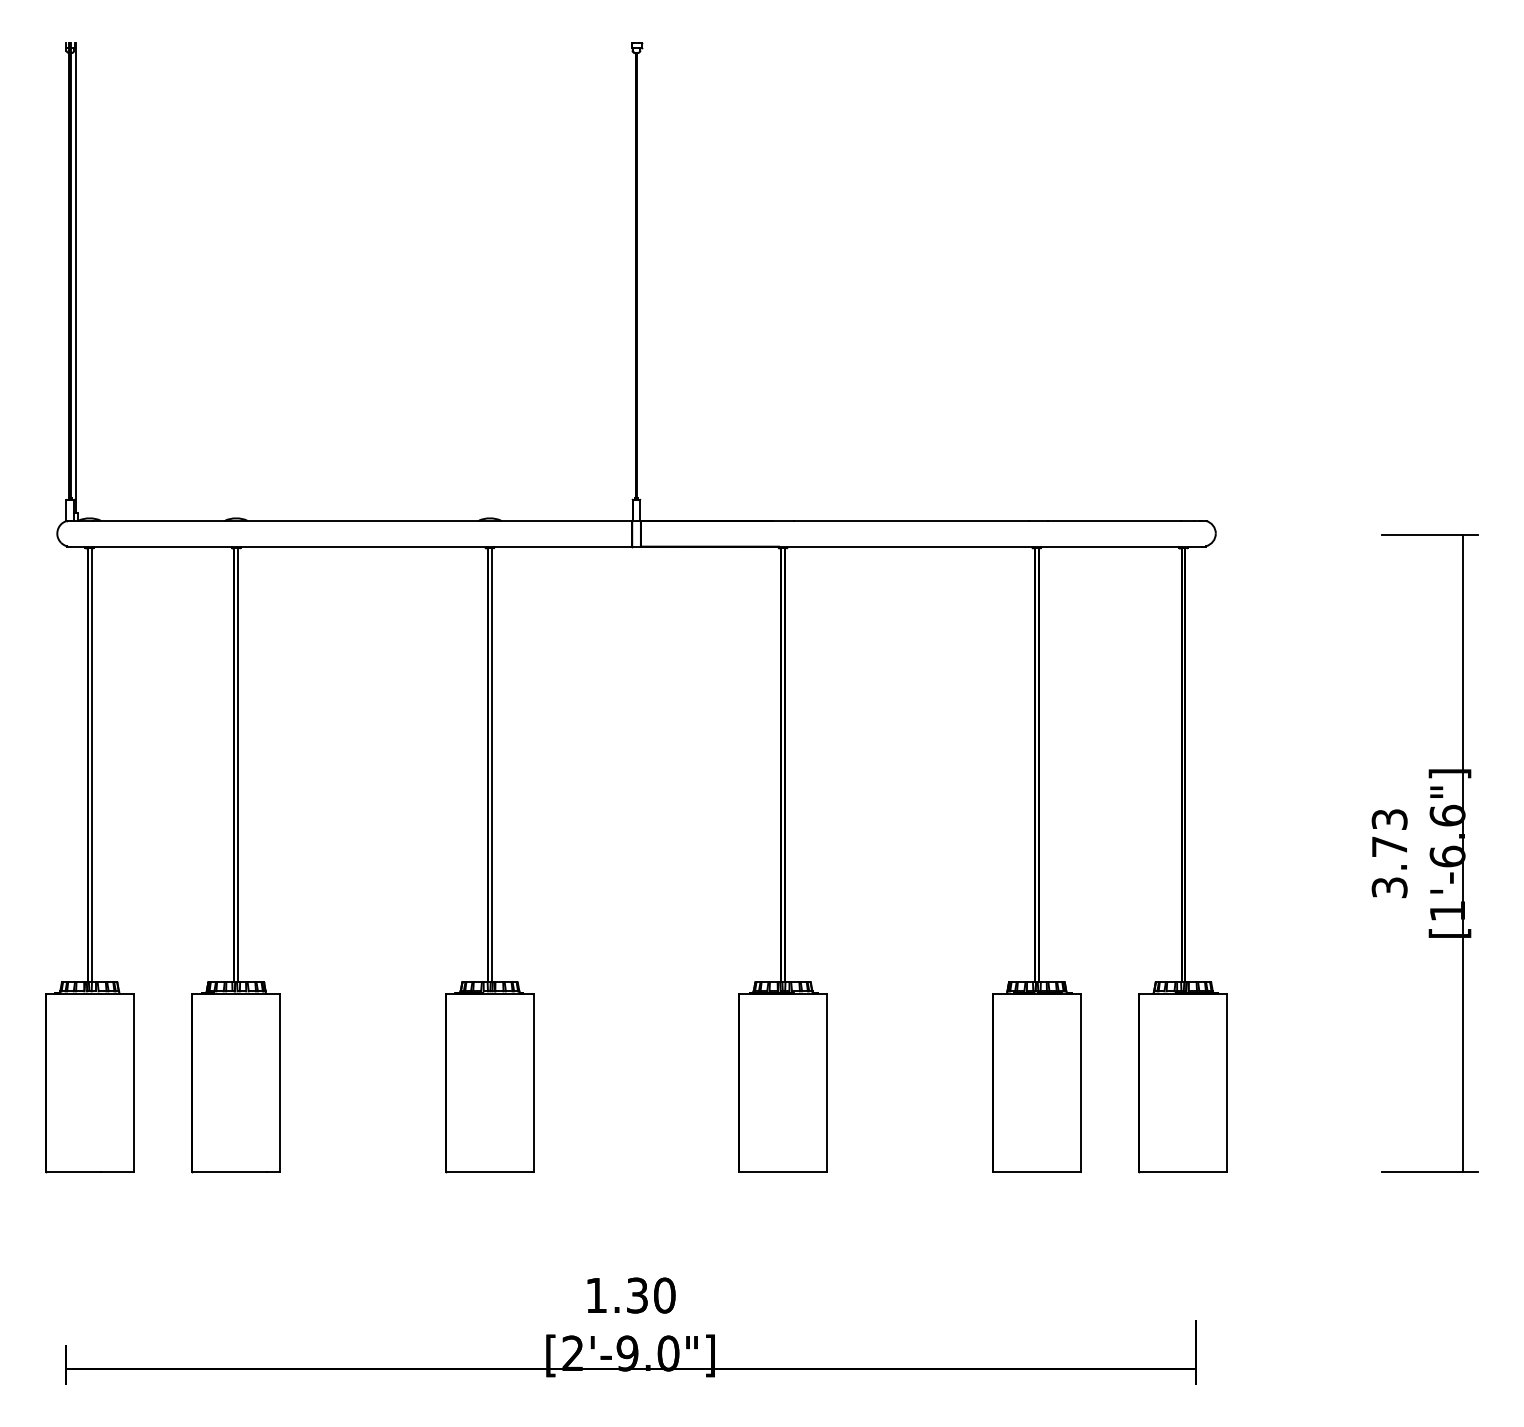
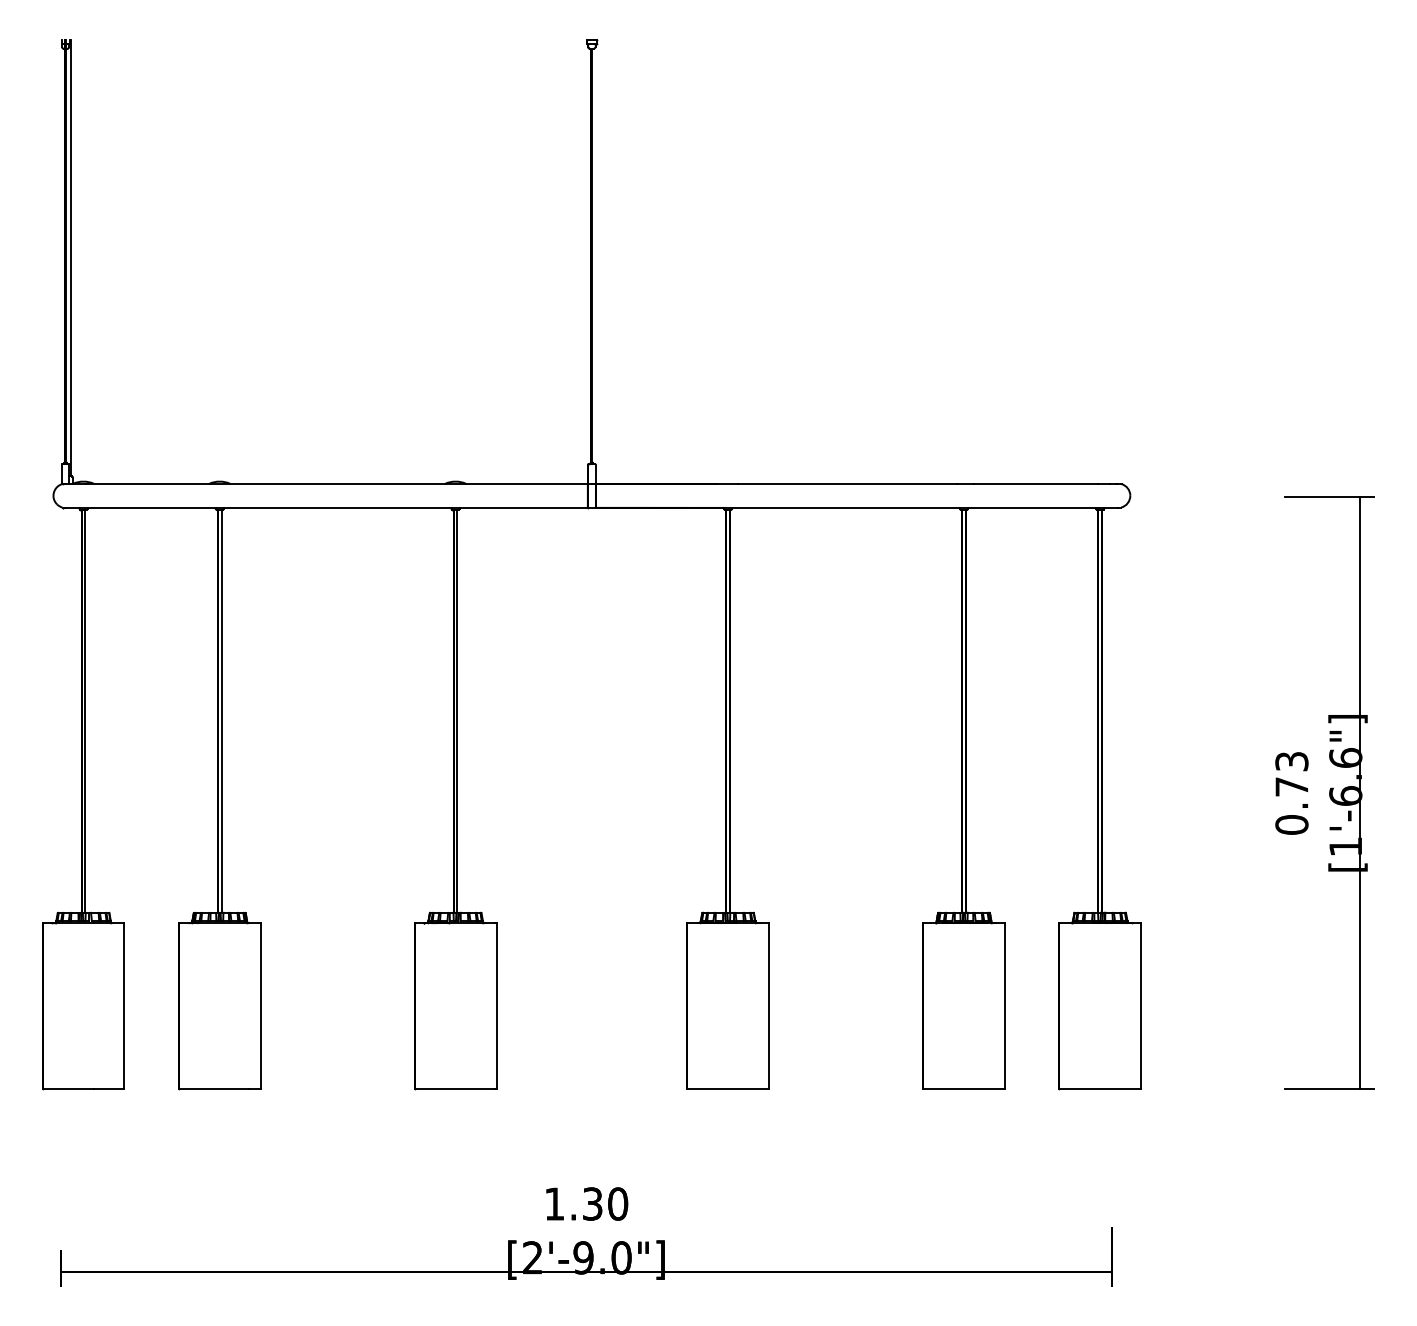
text: (1389, 887) -> (1291, 824), 3.73 -> 0.73

